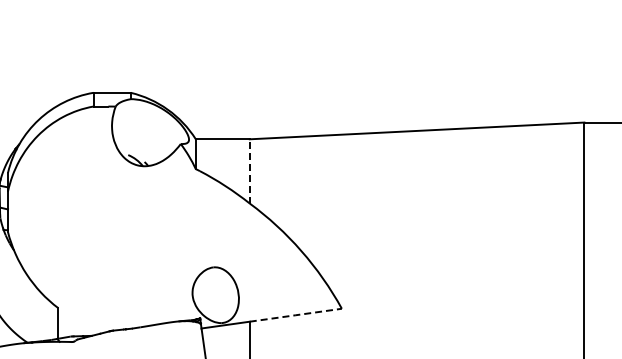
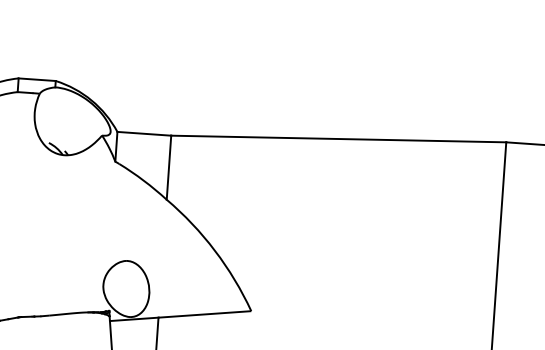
line: (249, 170) -> (168, 166), dashed -> solid
line: (295, 315) -> (204, 314), dashed -> solid

